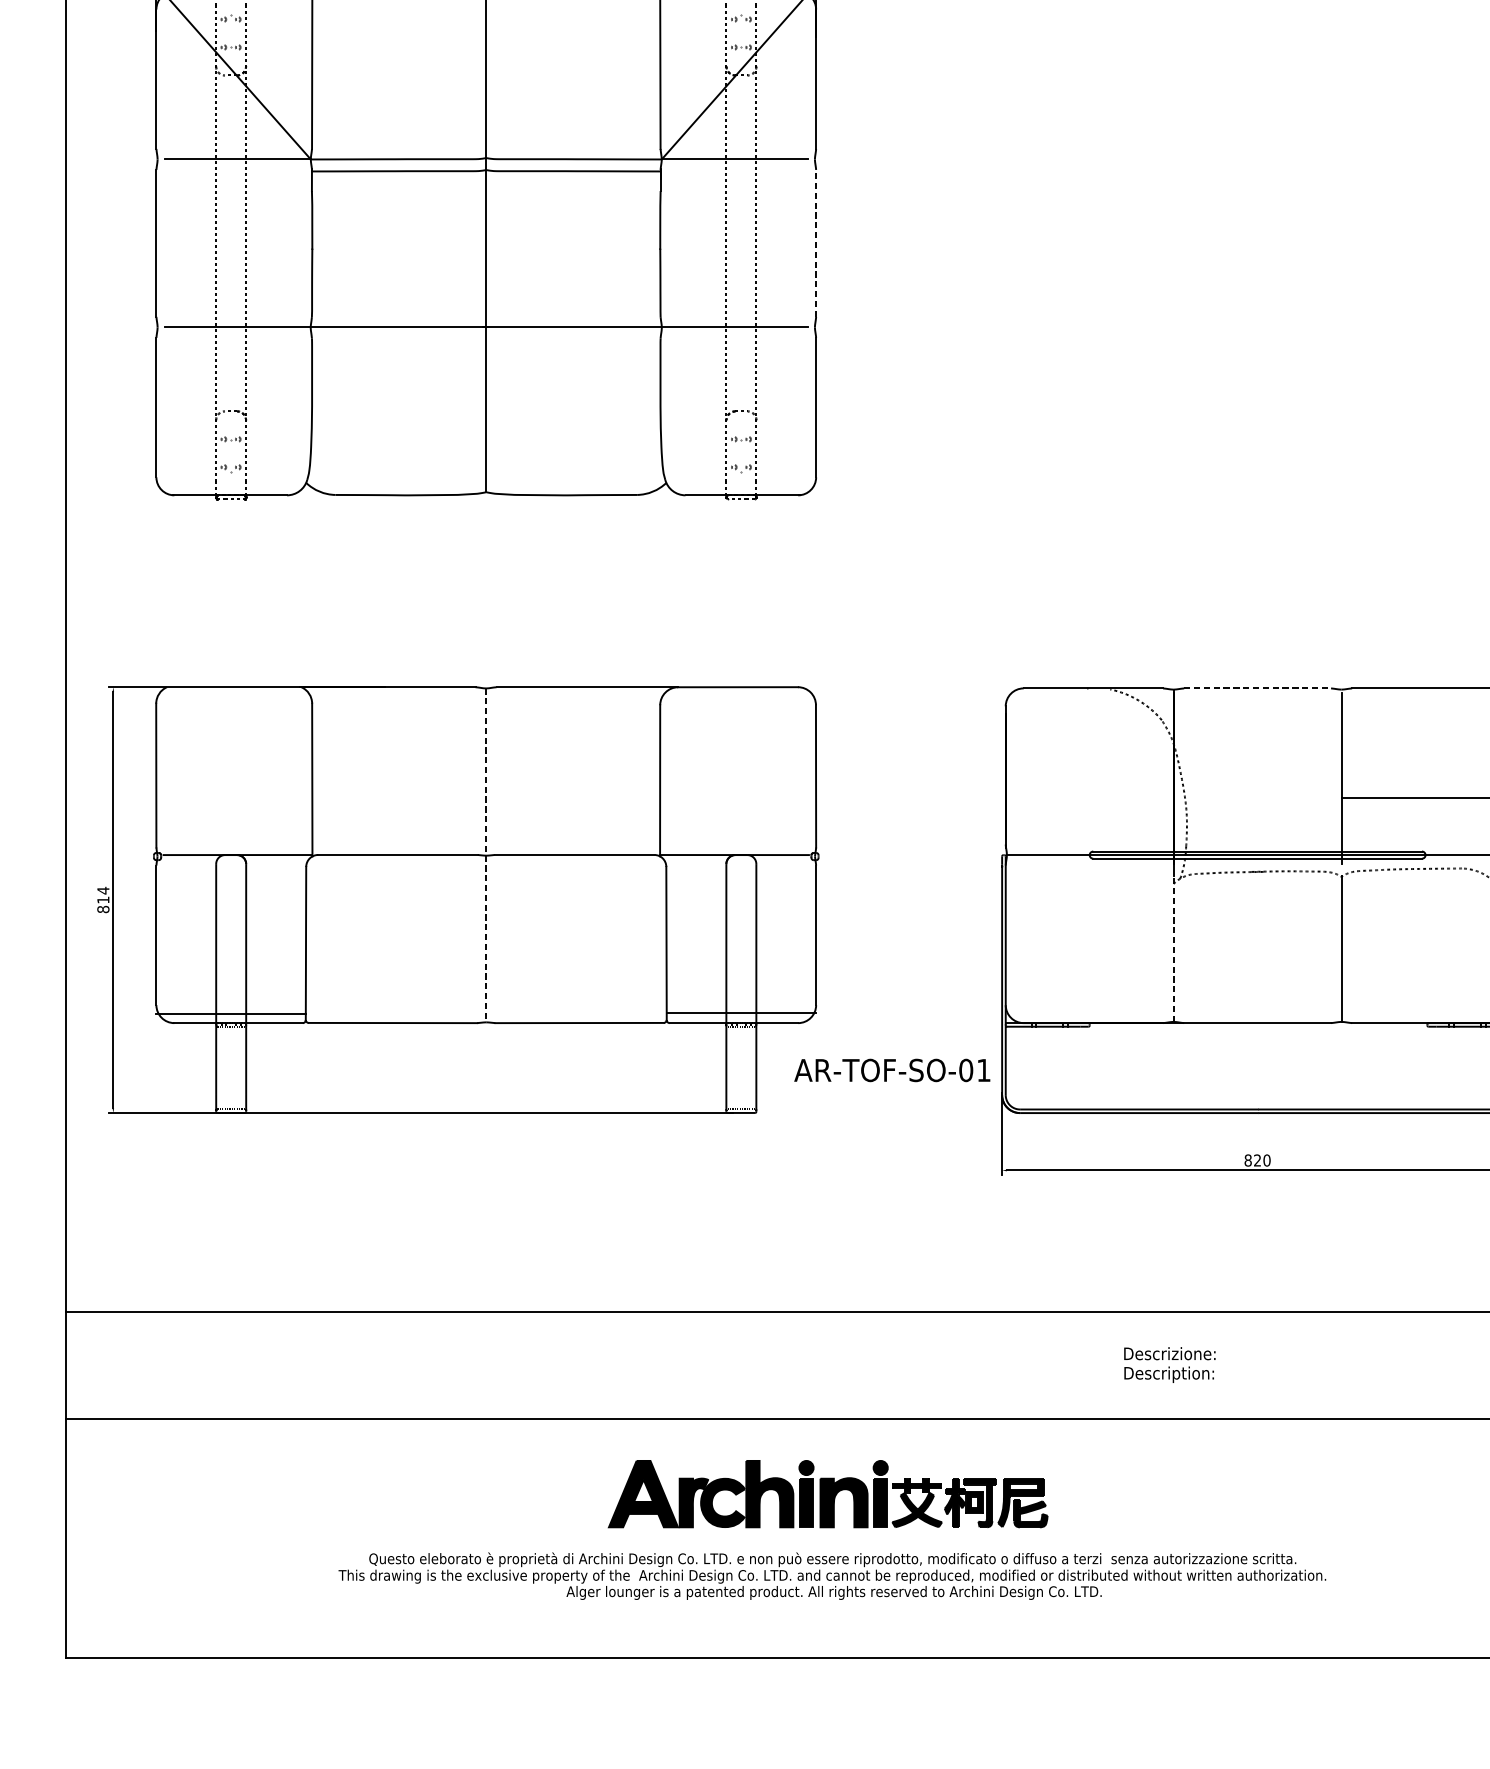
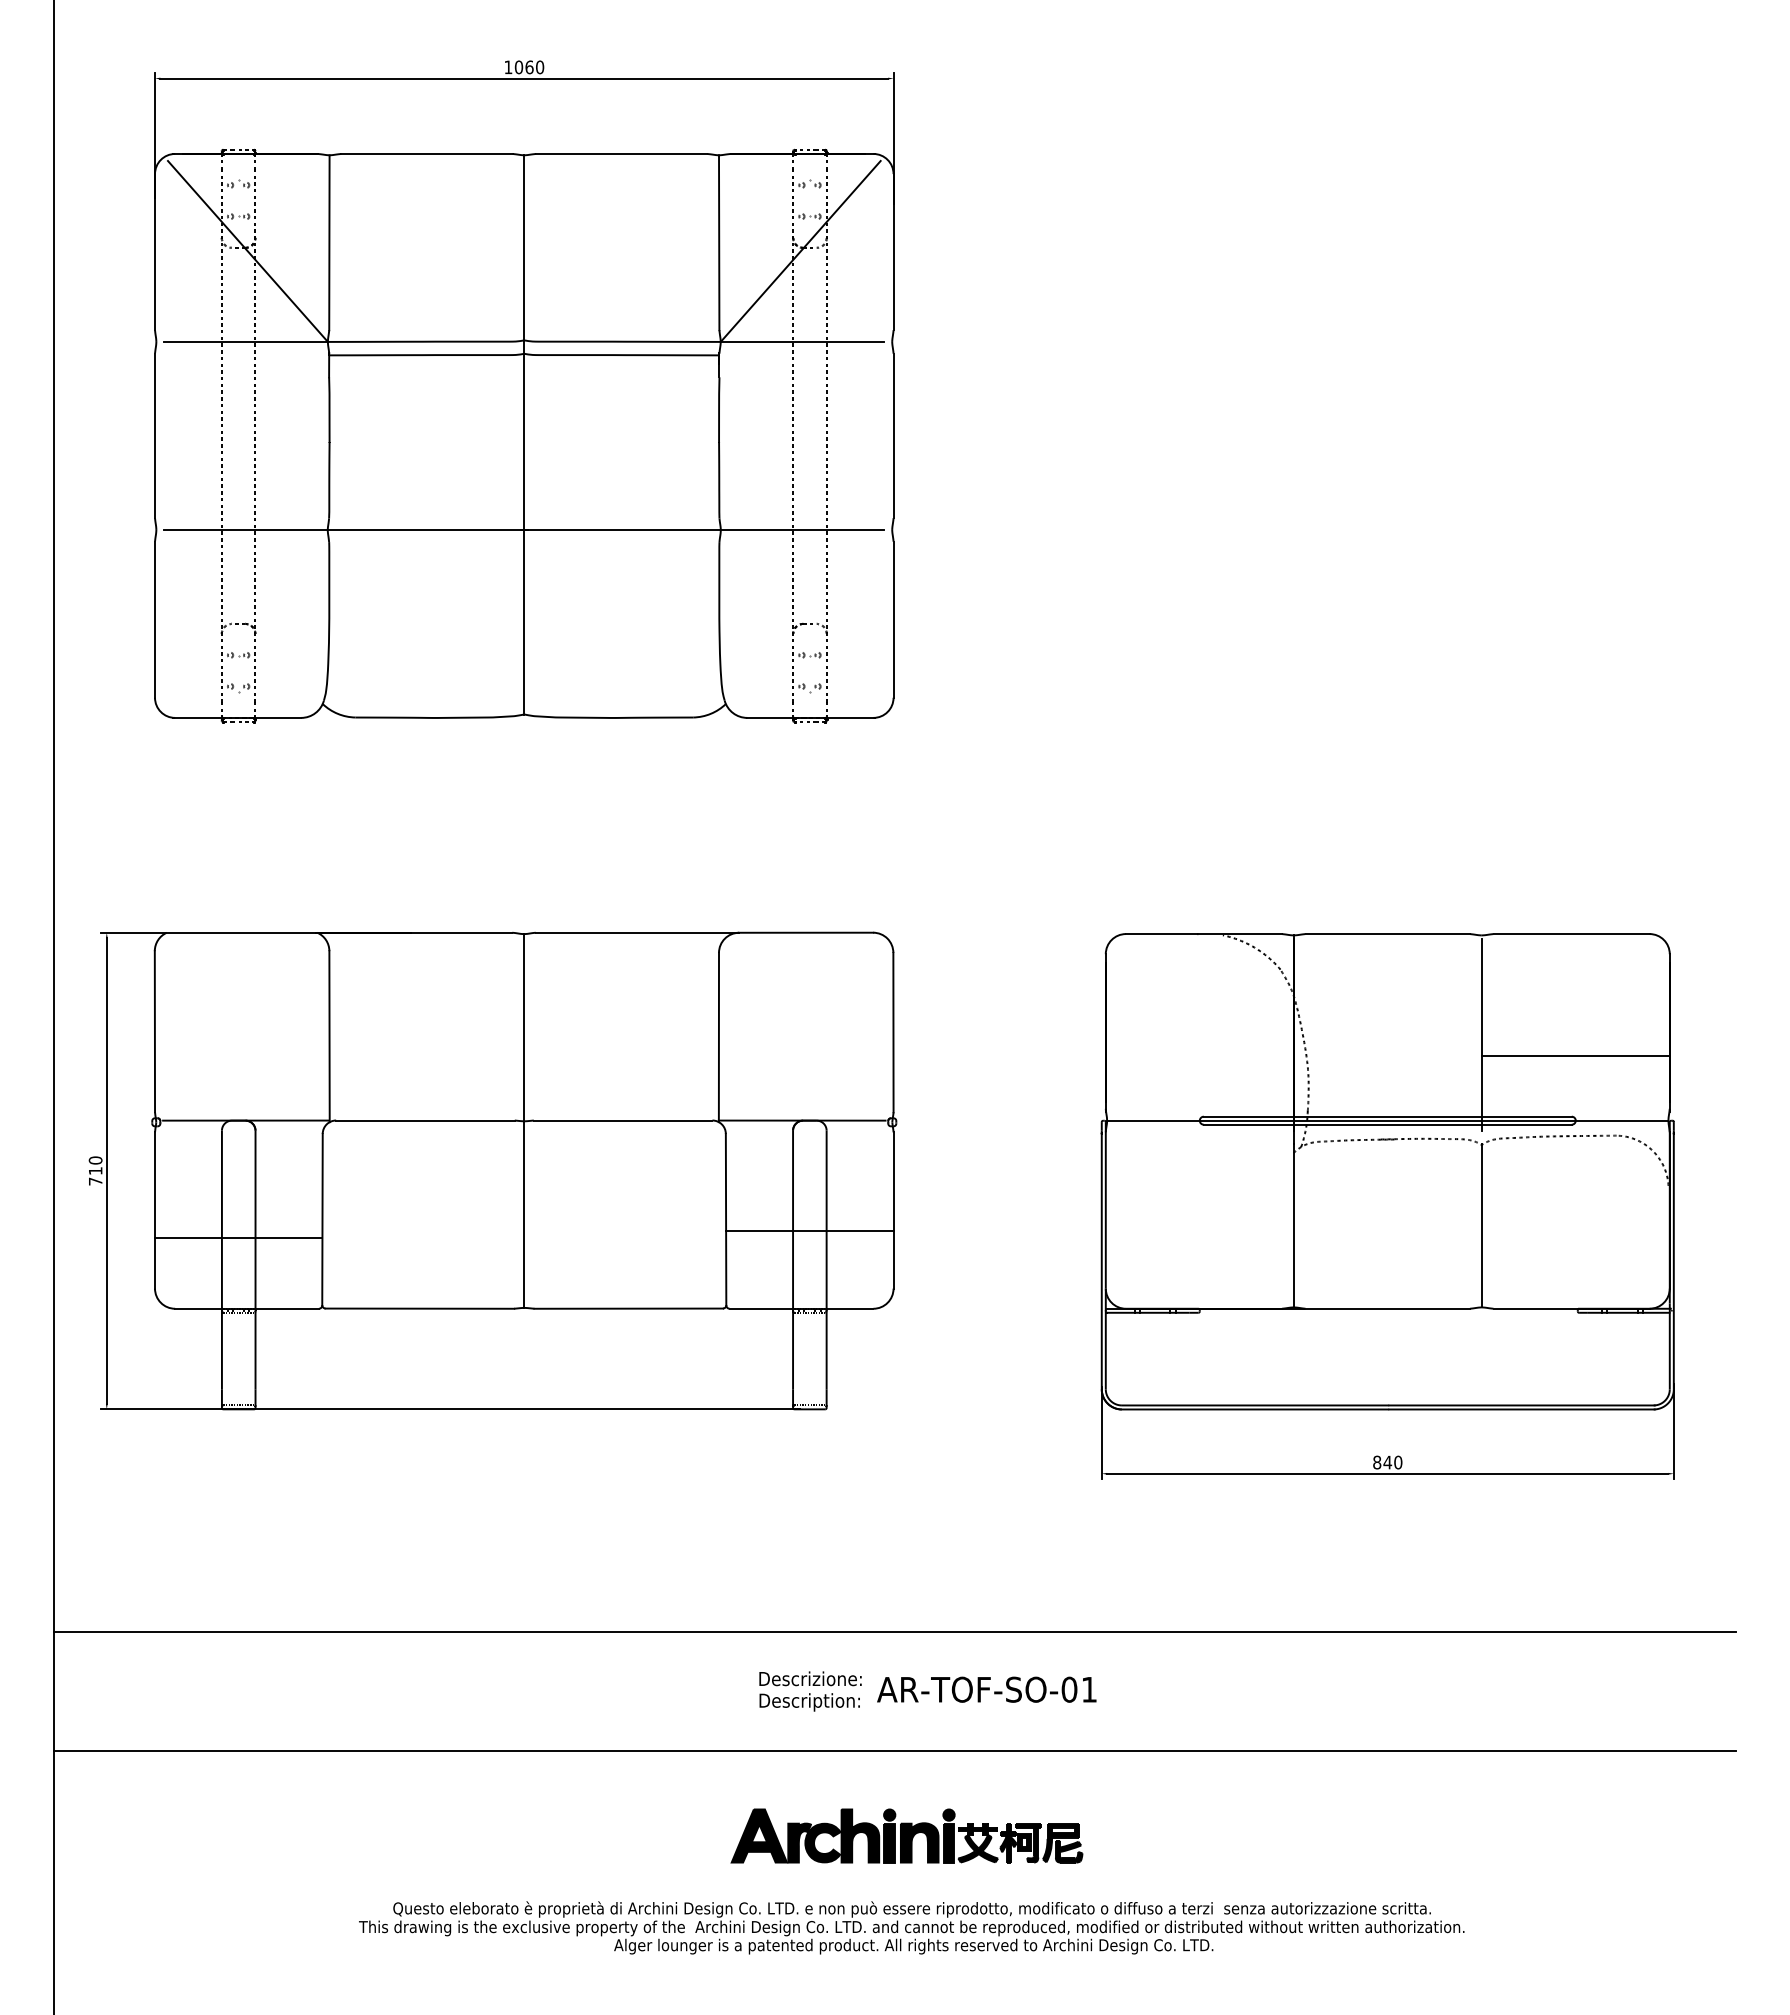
line: (816, 243) -> (893, 435), dashed -> solid
line: (1258, 688) -> (1388, 934), dashed -> solid
line: (486, 854) -> (524, 1120), dashed -> solid
text: (103, 899) -> (95, 1170), 814 -> 710
line: (1173, 948) -> (1293, 1225), dashed -> solid
line: (230, 1013) -> (238, 1238), moved
line: (741, 1013) -> (809, 1231), moved
text: (892, 1070) -> (986, 1689), moved
text: (1257, 1160) -> (1387, 1462), 820 -> 840
text: (1169, 1365) -> (810, 1691), moved
part: (827, 1493) -> (906, 1835), size x0.71

